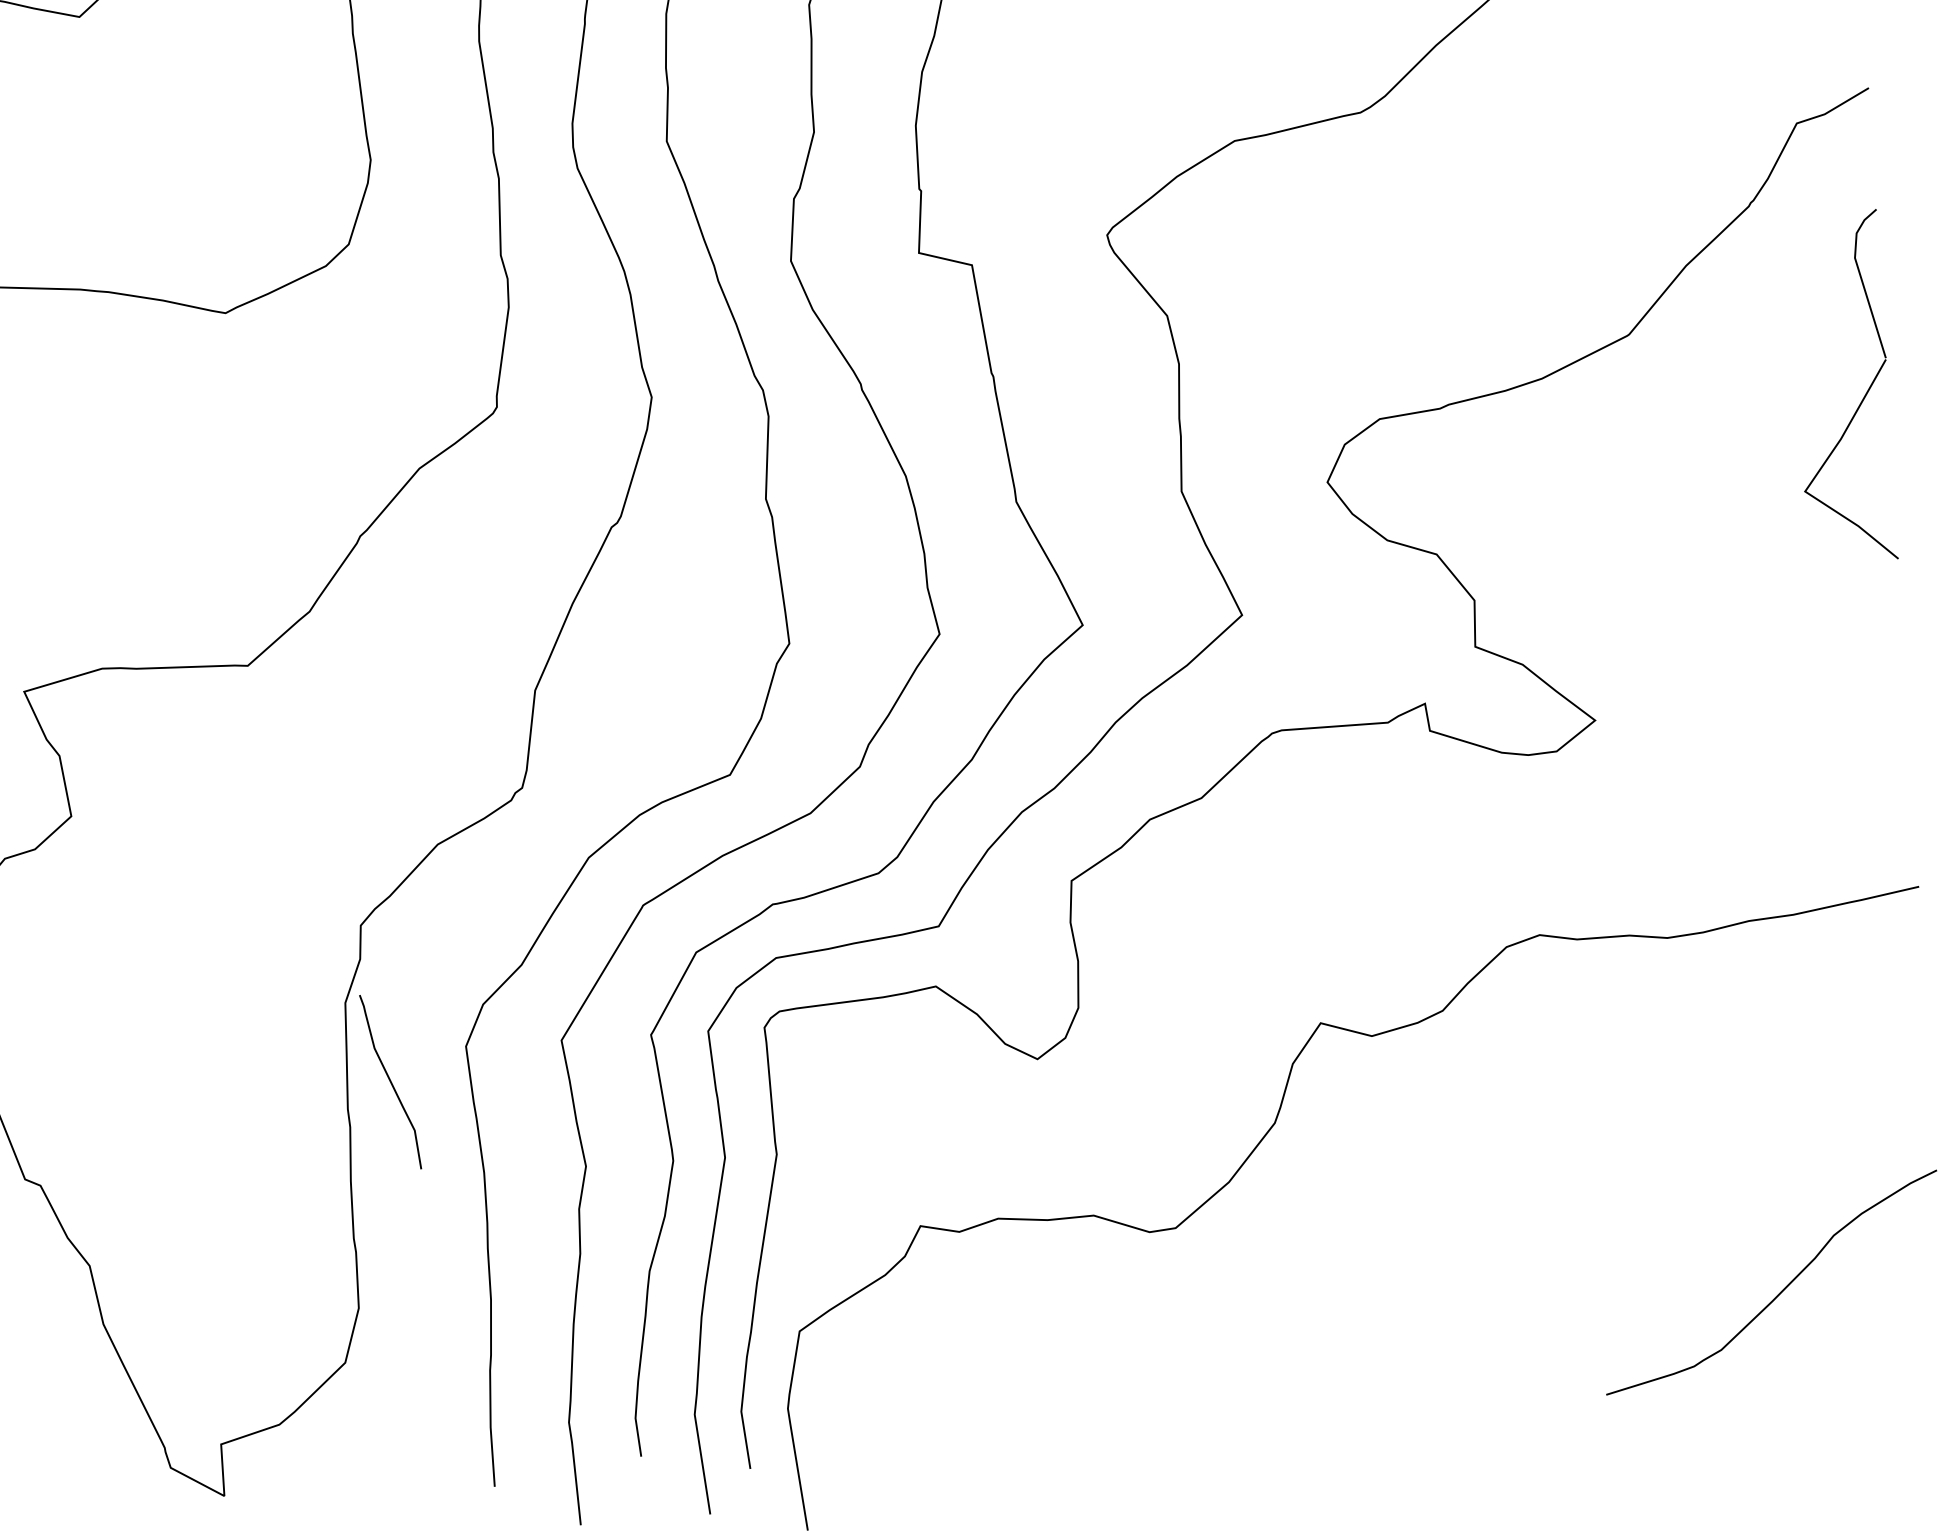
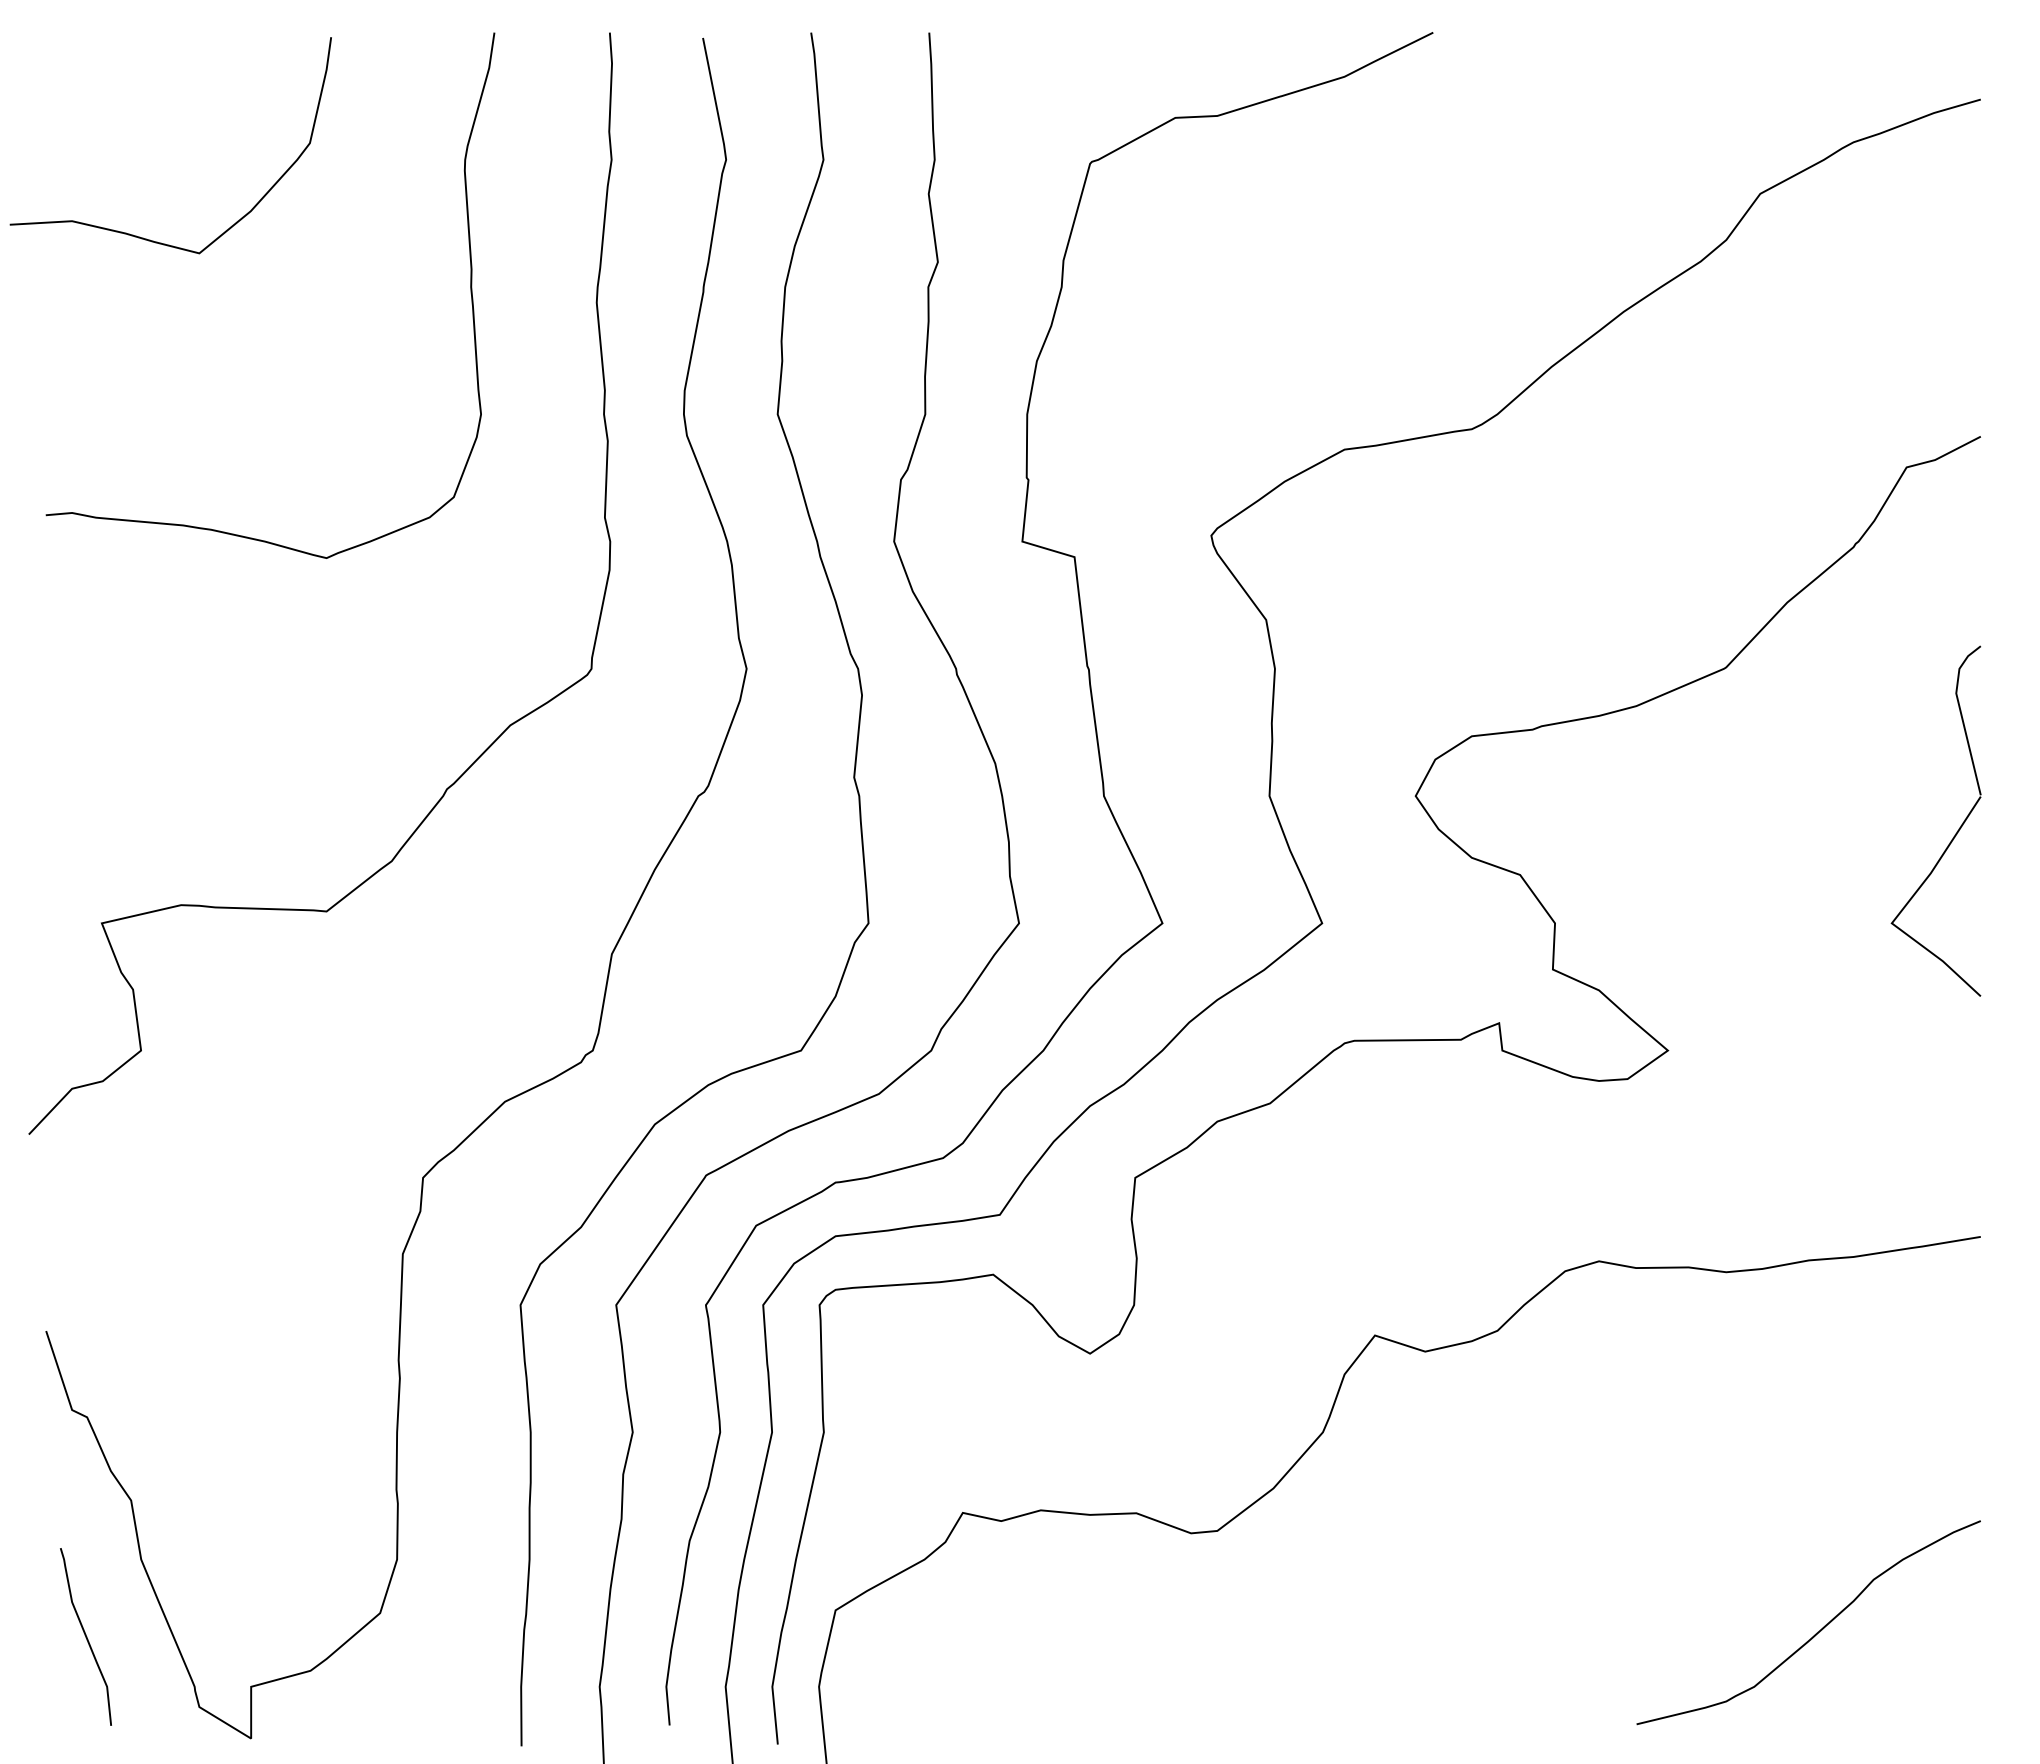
part: (1863, 397) -> (1955, 833), moved
curve: (390, 1081) -> (85, 1636), moved

